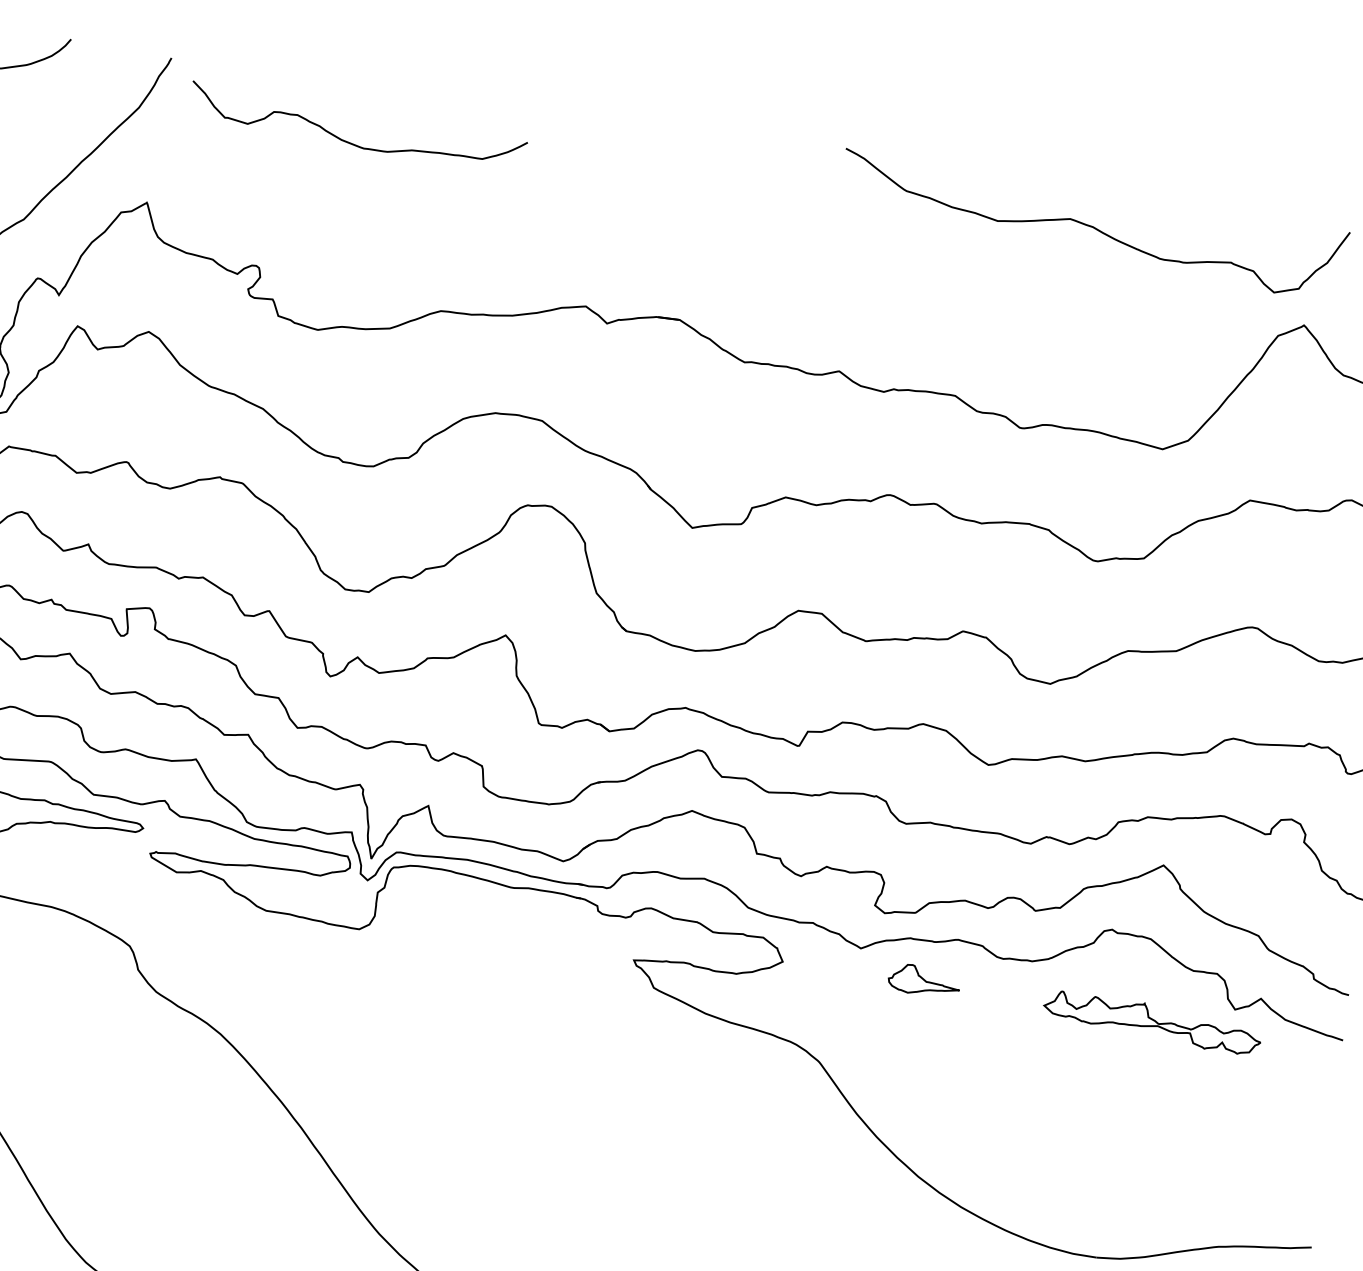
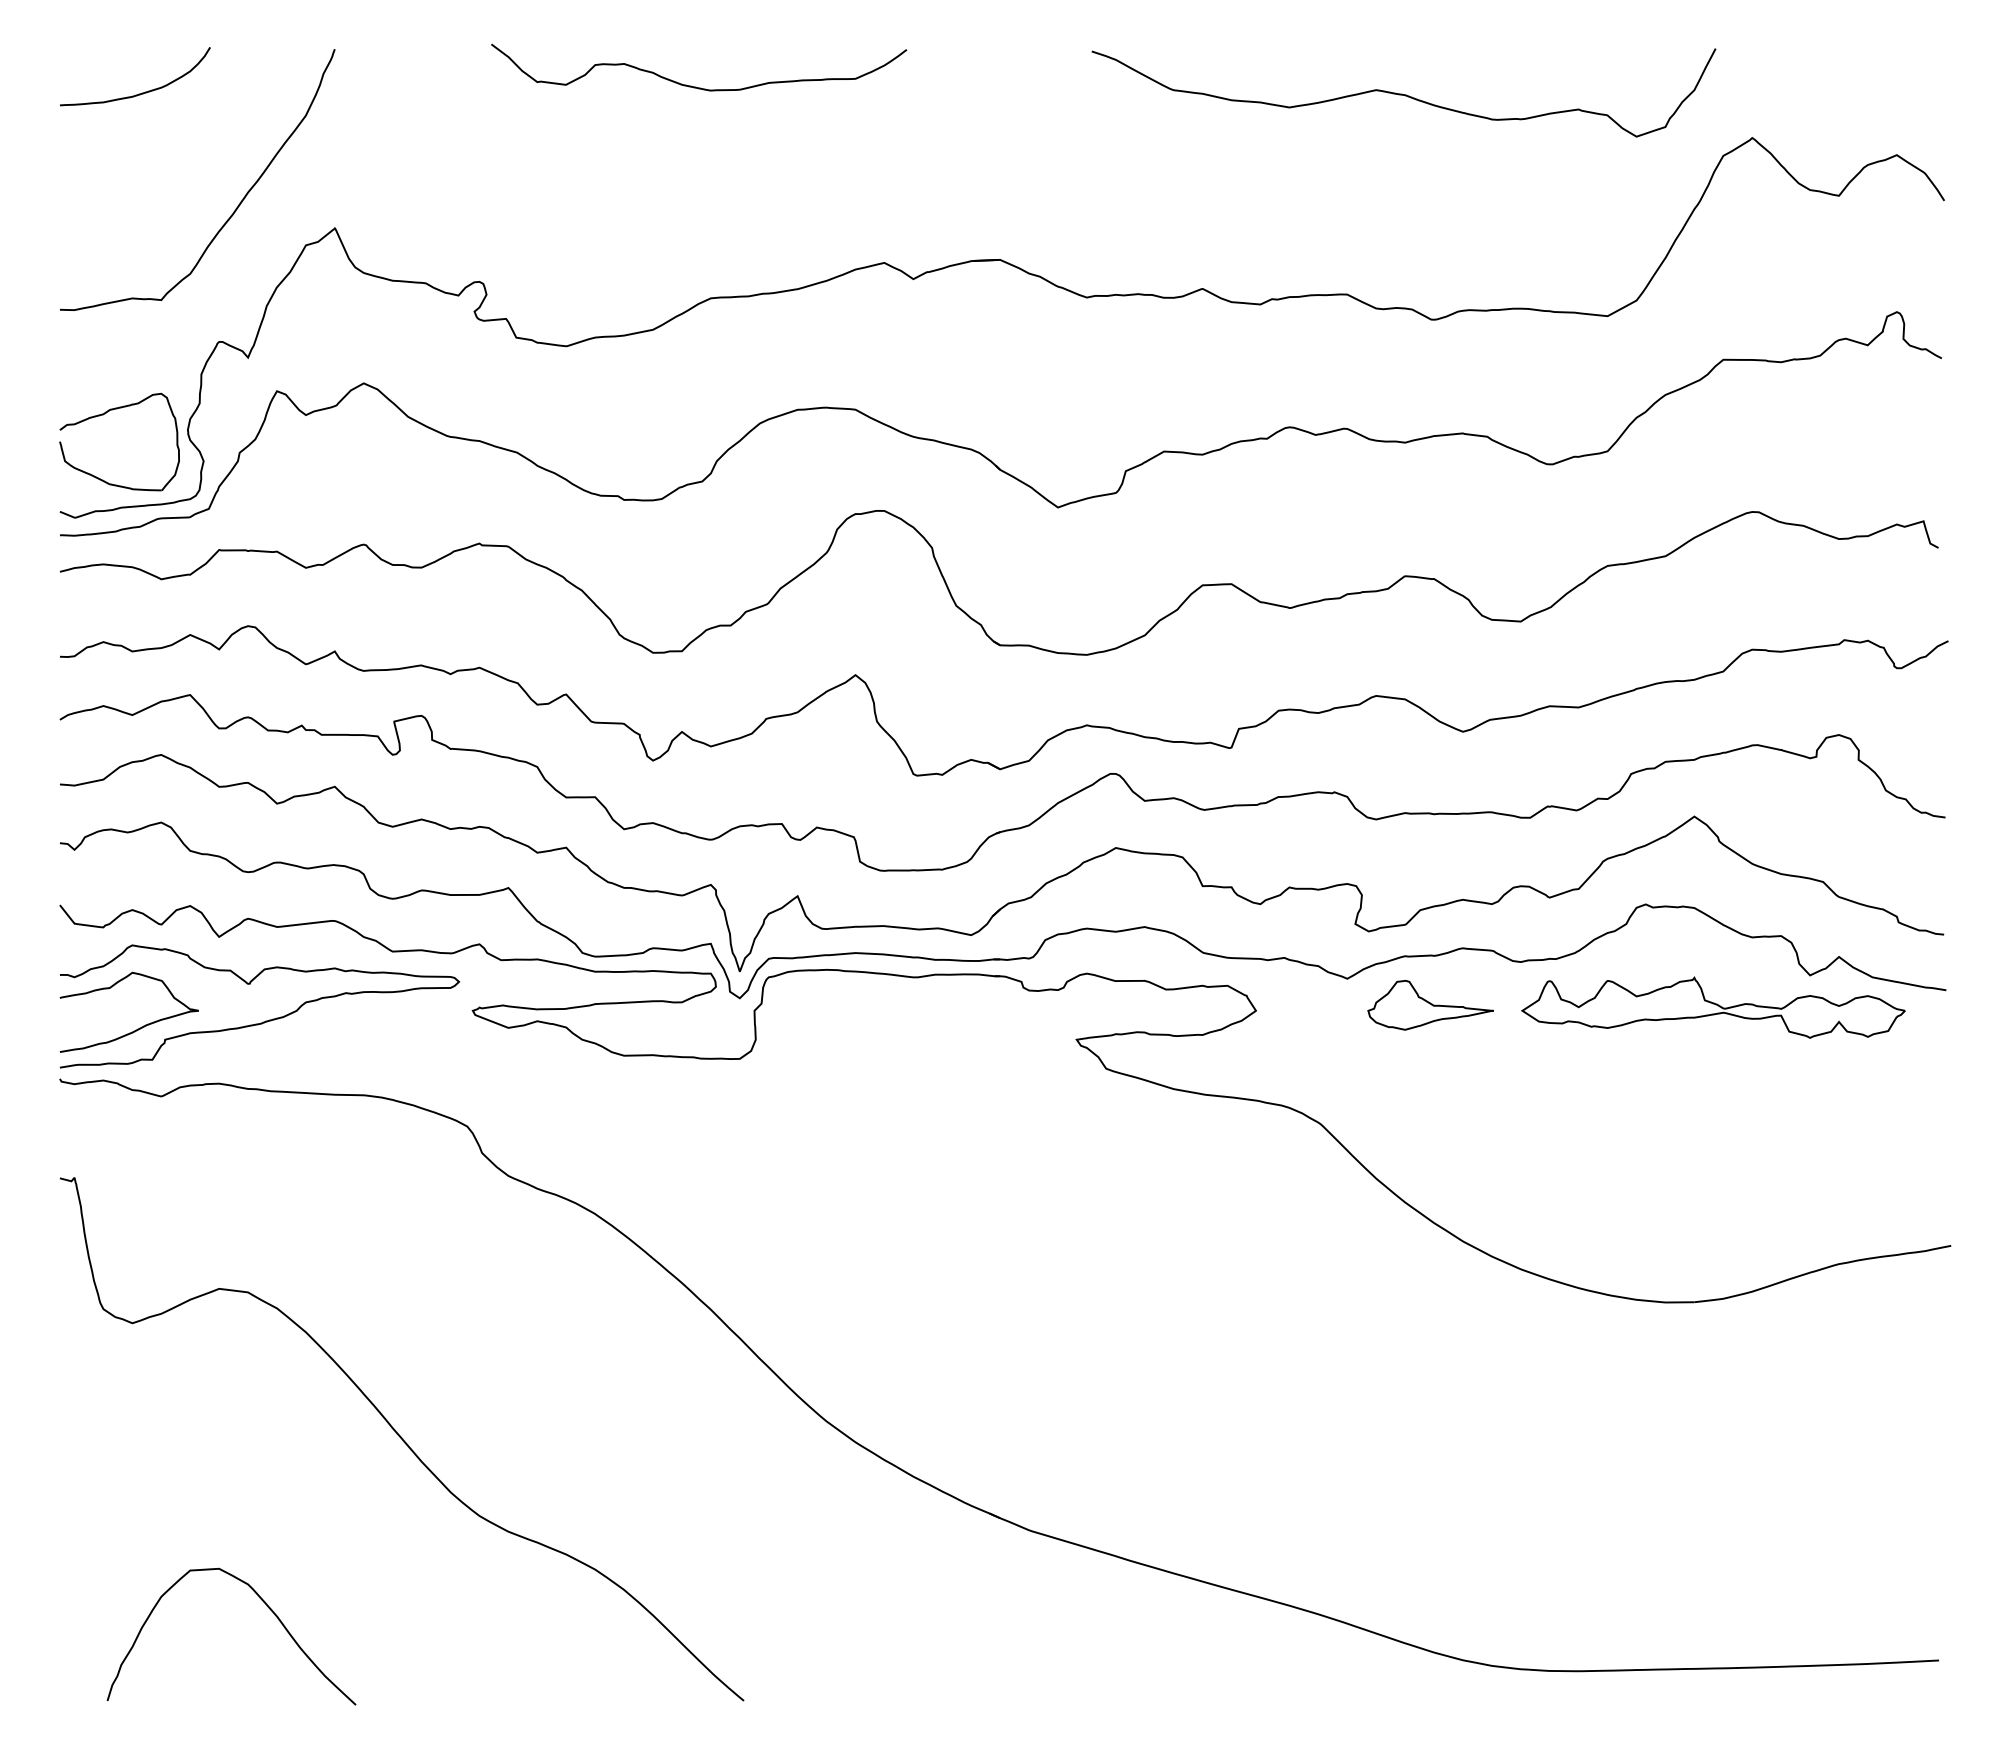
curve: (352, 143) -> (696, 86), moved
curve: (1091, 225) -> (1402, 93), moved
part: (924, 980) -> (1430, 1004), size x1.43
part: (1152, 1022) -> (1713, 1007), size x1.43

